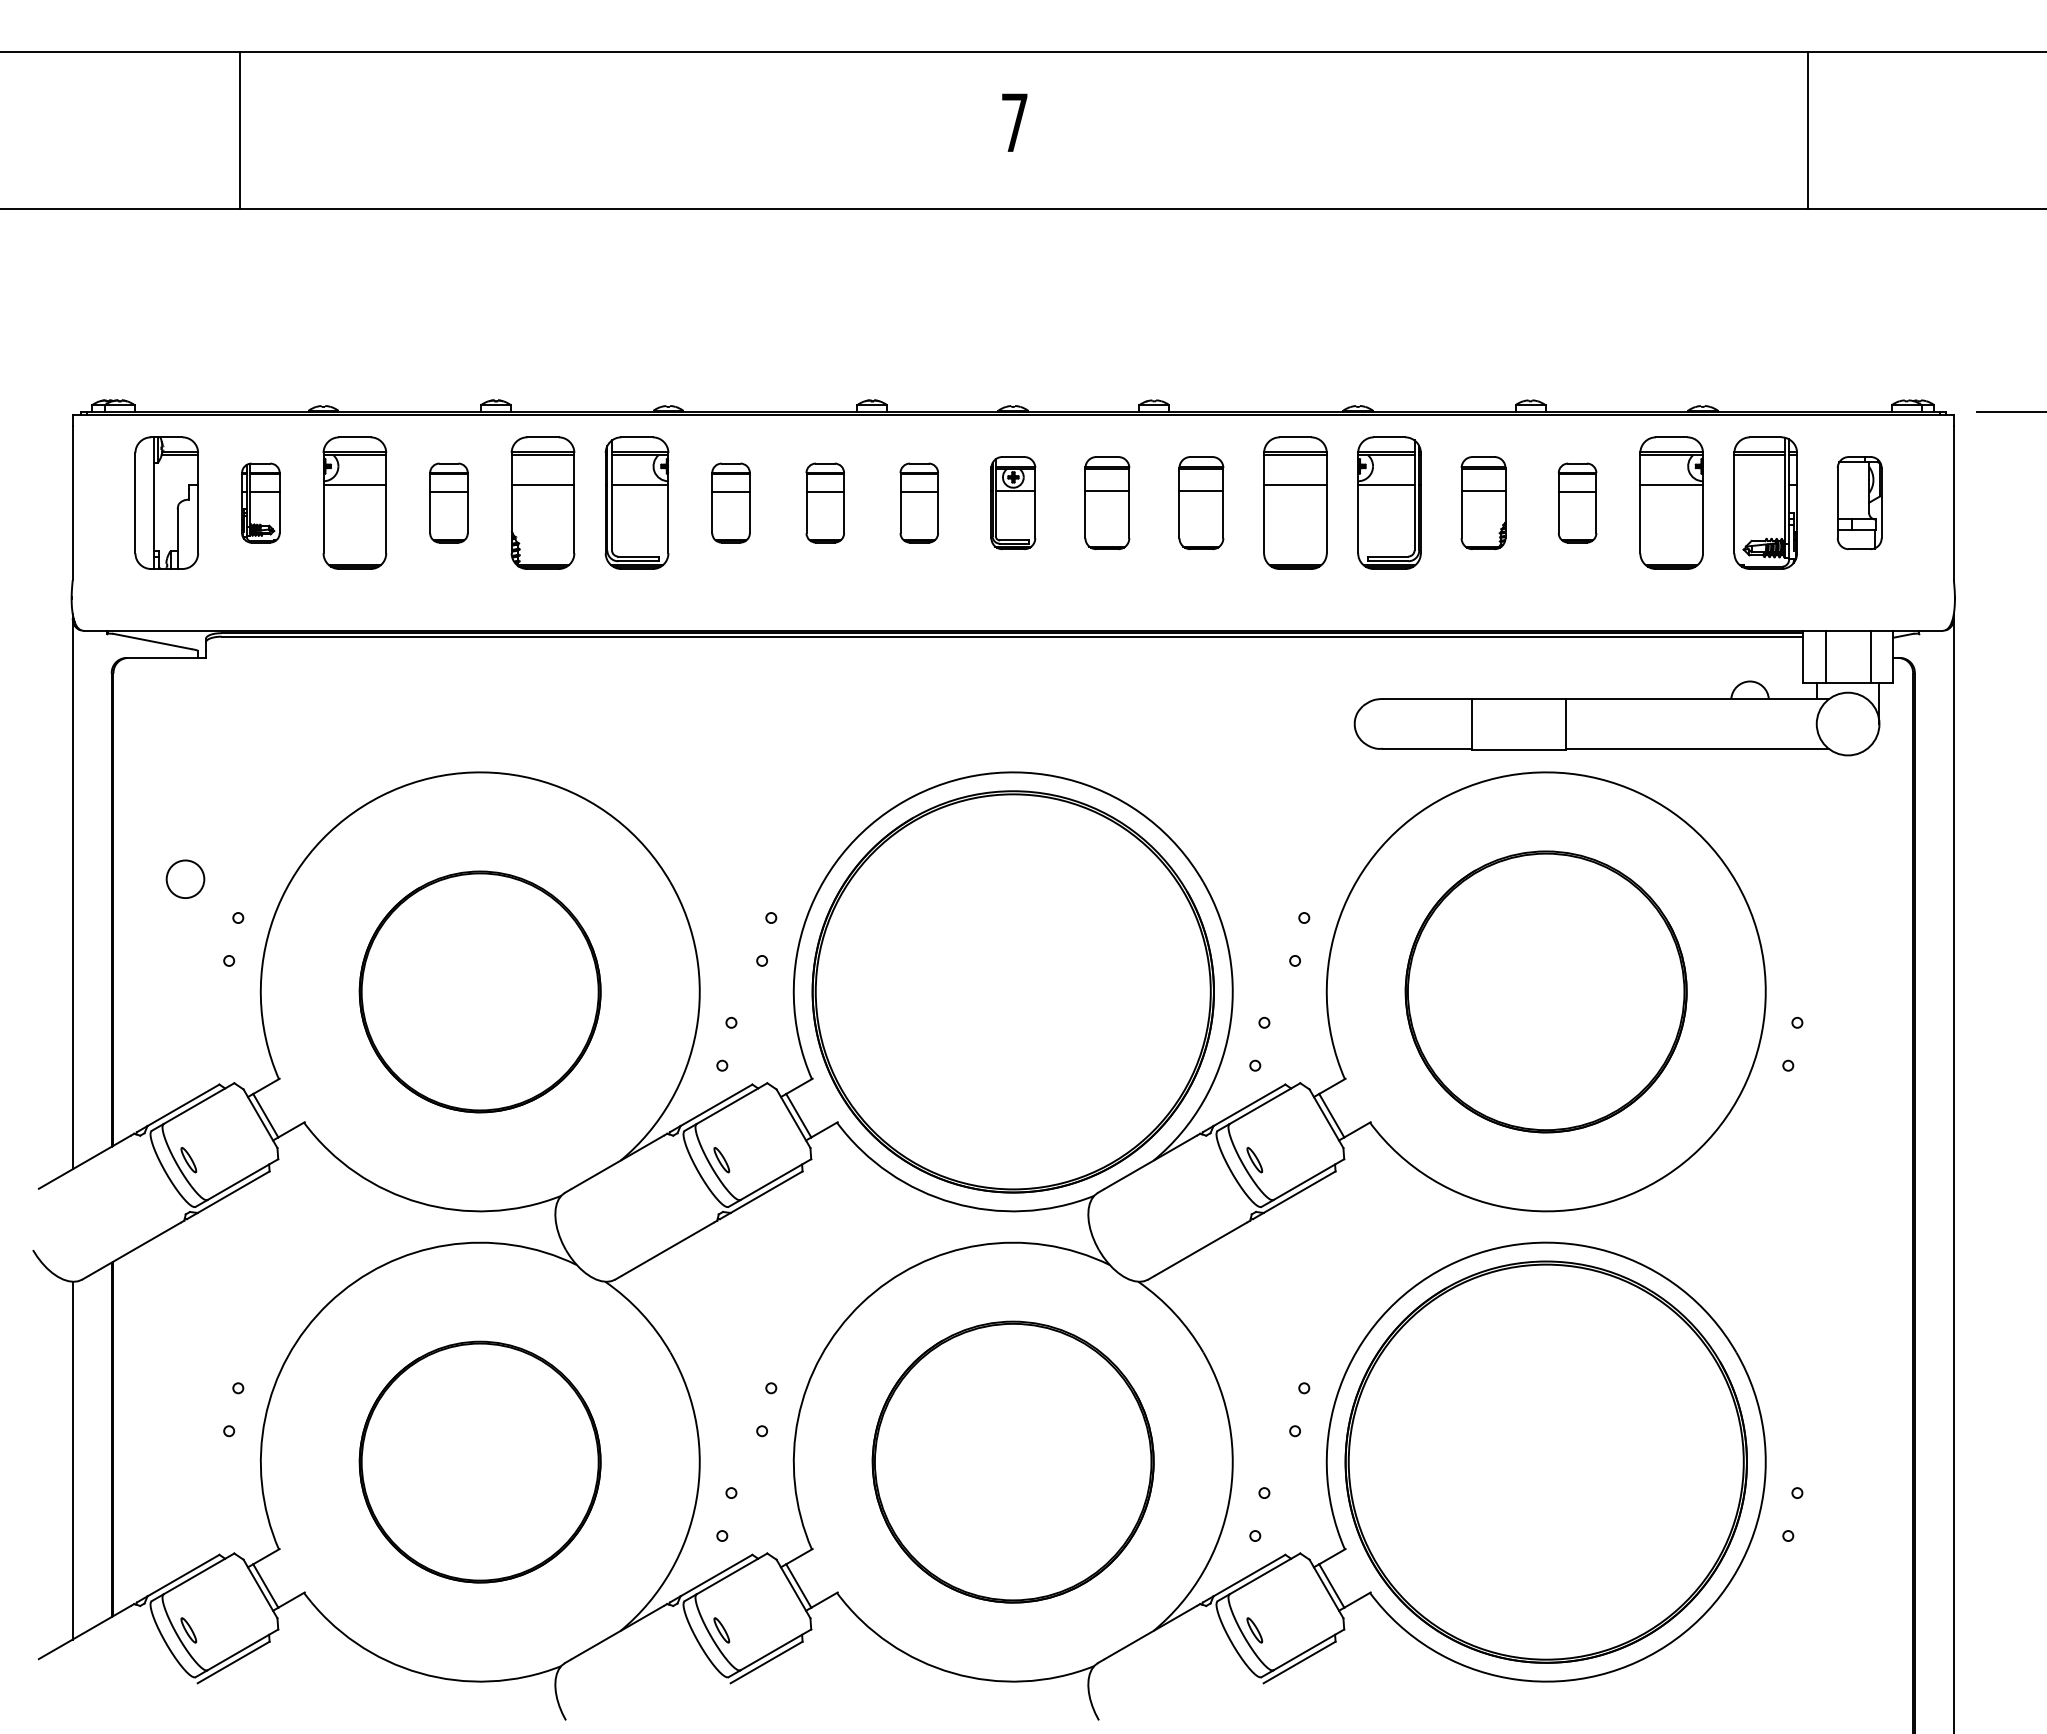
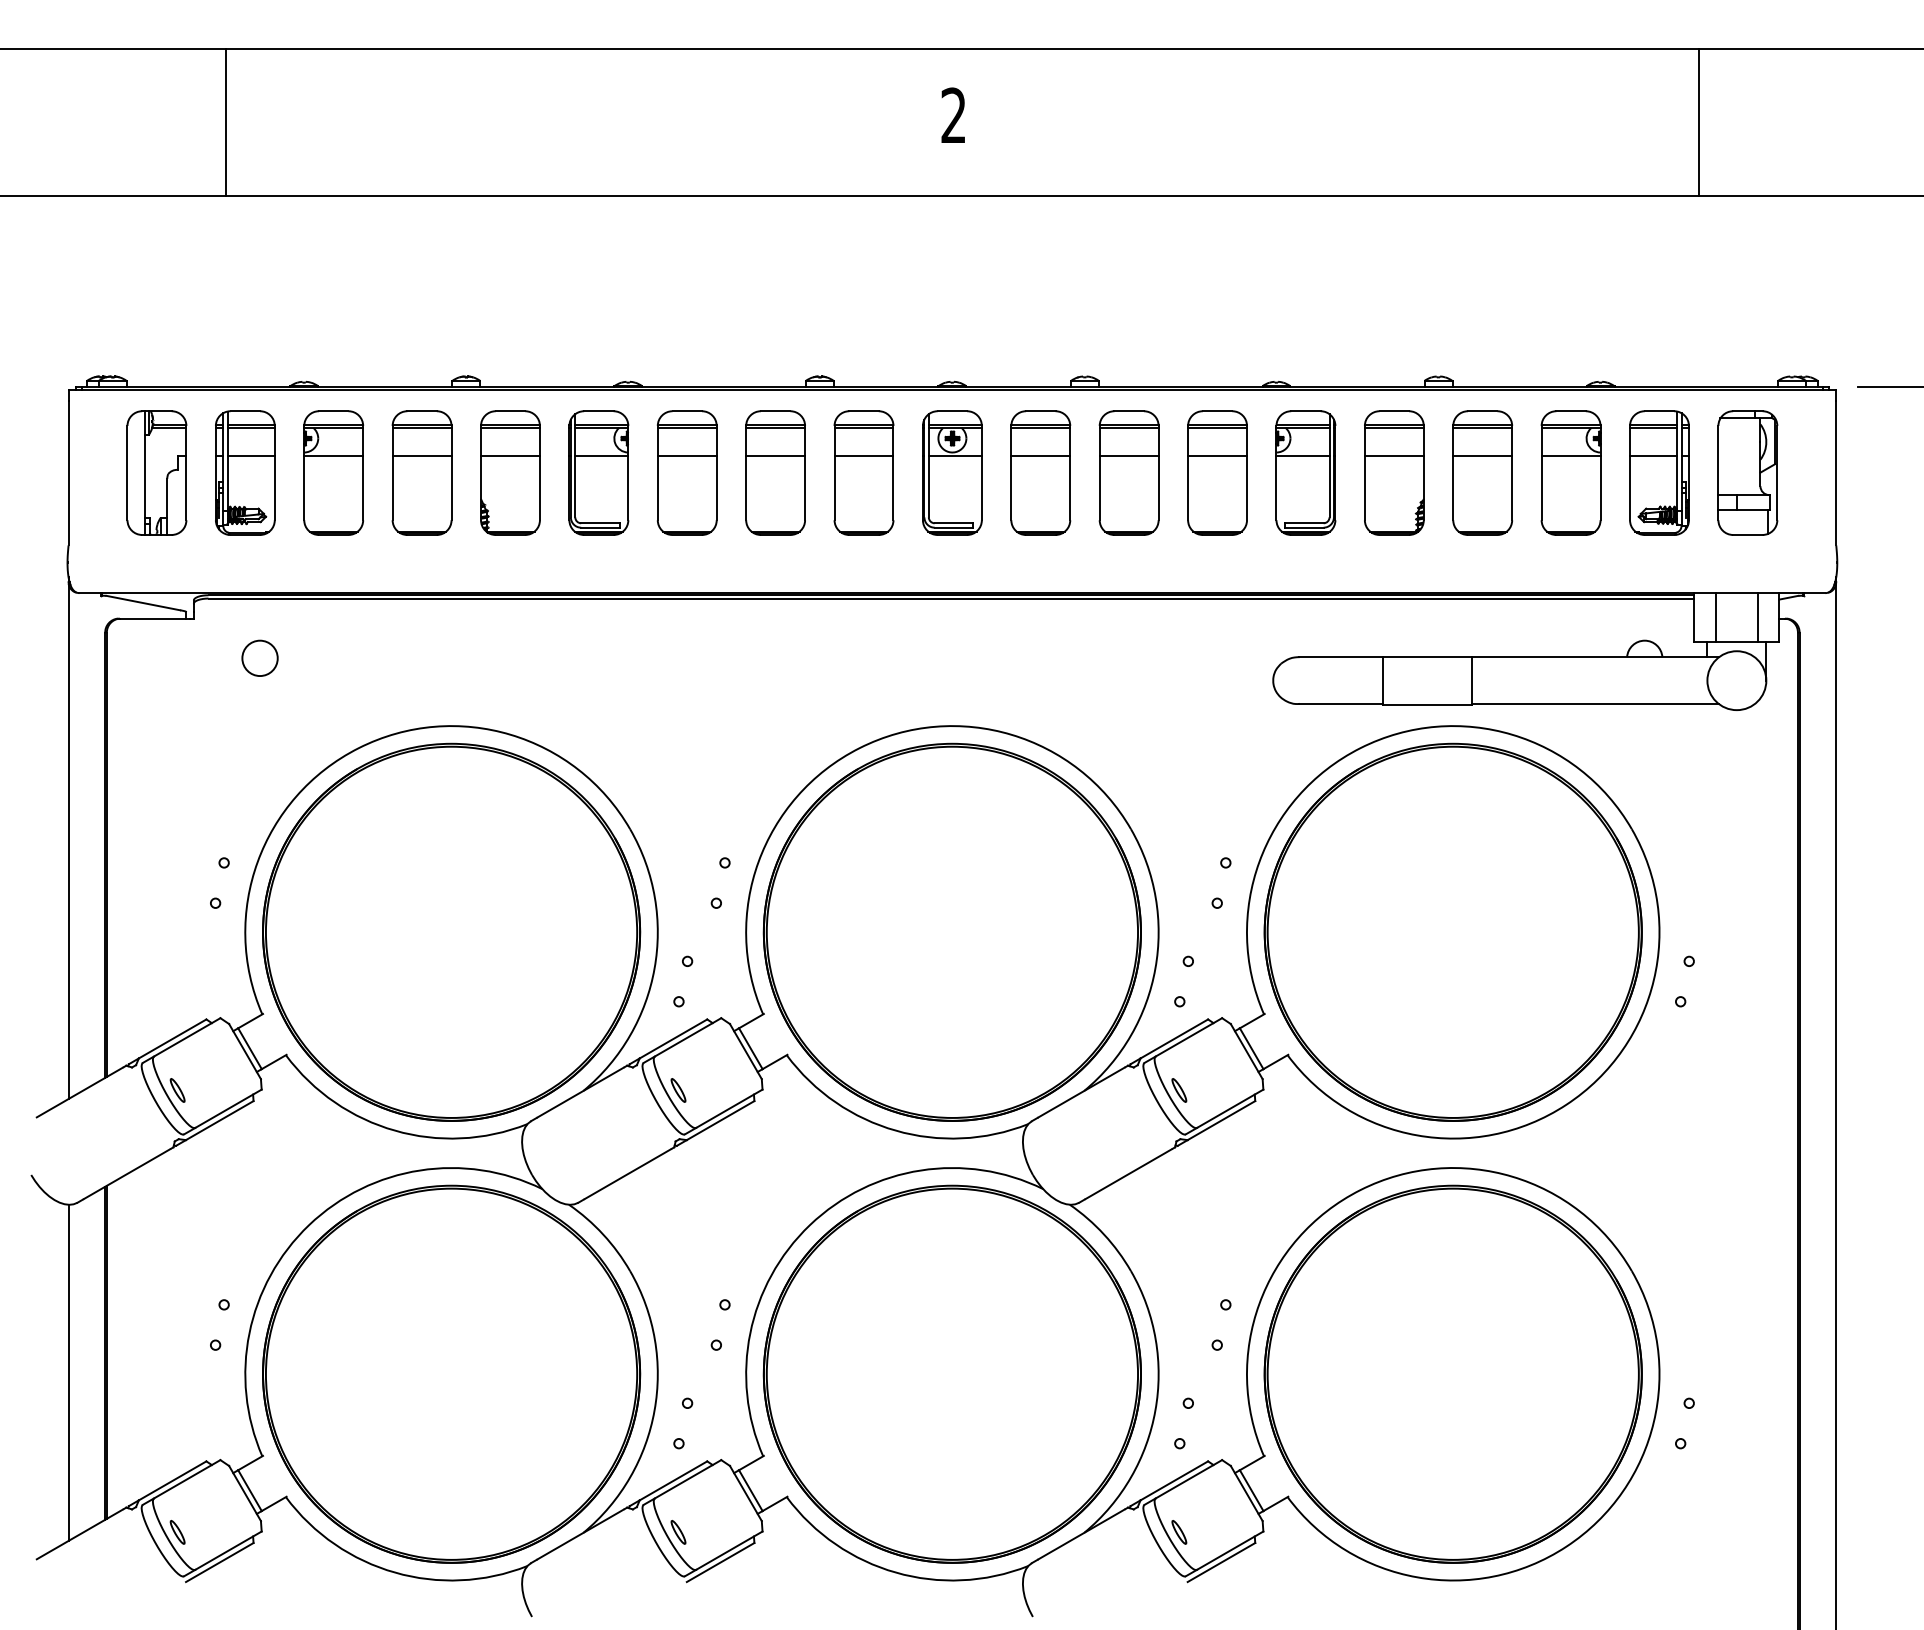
text: (1014, 121) -> (953, 114), 7 -> 2
line: (1759, 485) -> (1653, 456), added
part: (260, 502) -> (245, 472), size x1.67
part: (448, 502) -> (421, 472), size x1.67
part: (730, 502) -> (686, 472), size x1.67
part: (825, 502) -> (775, 472), size x1.67
part: (919, 502) -> (864, 472), size x1.67
part: (1013, 502) -> (952, 472), size x1.43
part: (1107, 502) -> (1040, 472), size x1.43
part: (1201, 502) -> (1129, 472), size x1.43
part: (1483, 502) -> (1394, 472), size x1.43
part: (1577, 502) -> (1482, 472), size x1.67
part: (1859, 502) -> (1747, 472), size x1.43
circle: (185, 878) -> (260, 657), moved
part: (479, 991) -> (450, 931), size x1.67
part: (1545, 991) -> (1452, 931), size x1.43
part: (479, 1461) -> (450, 1373), size x1.67
part: (1012, 1461) -> (951, 1373), size x1.43

